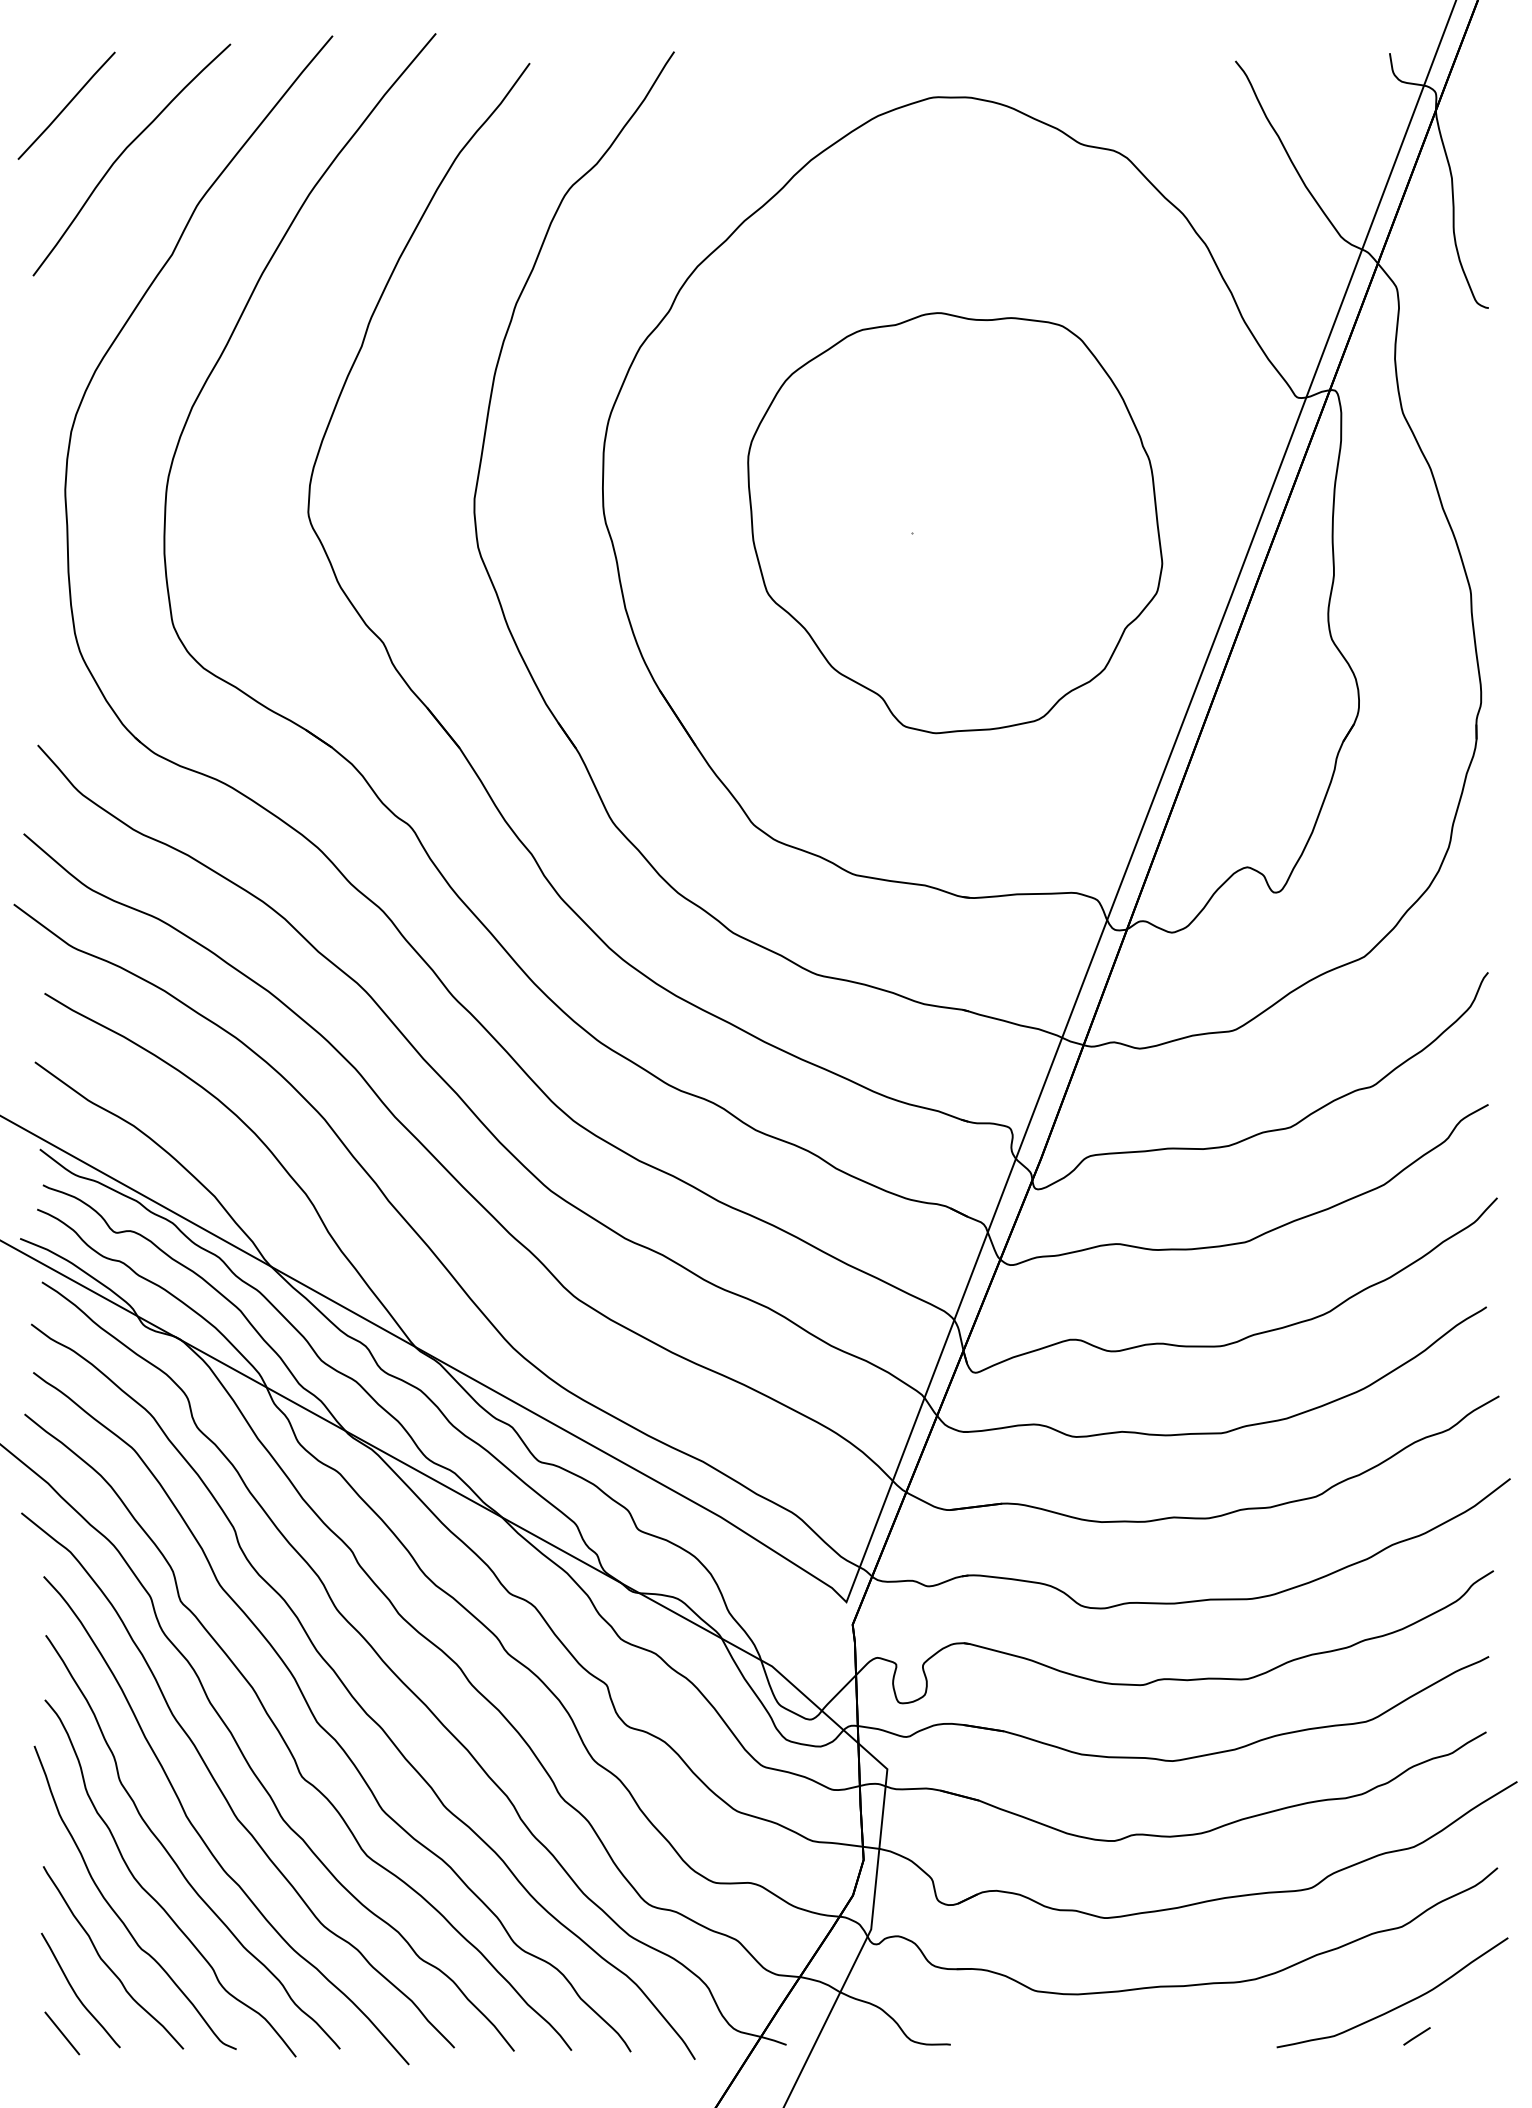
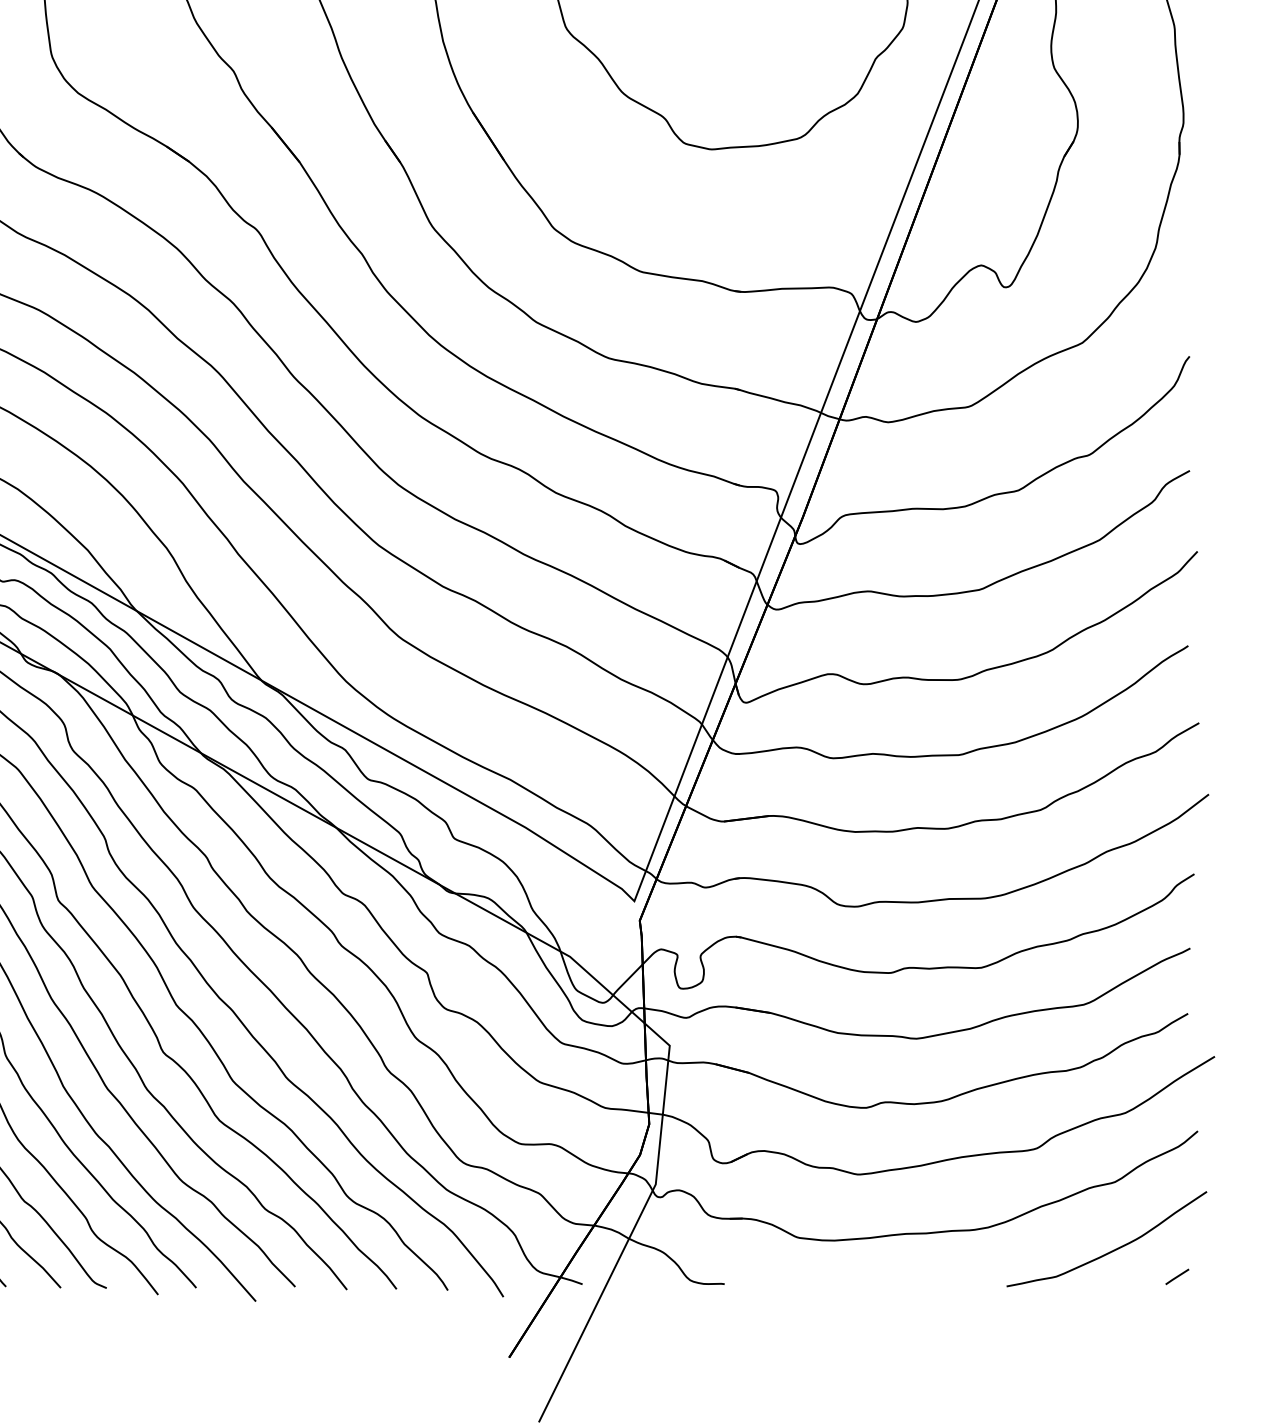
line: (1416, 2036) -> (1176, 1277), moved

